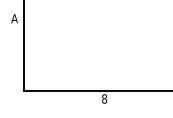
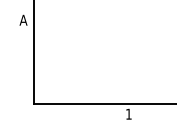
text: (104, 98) -> (128, 113), 8 -> 1

